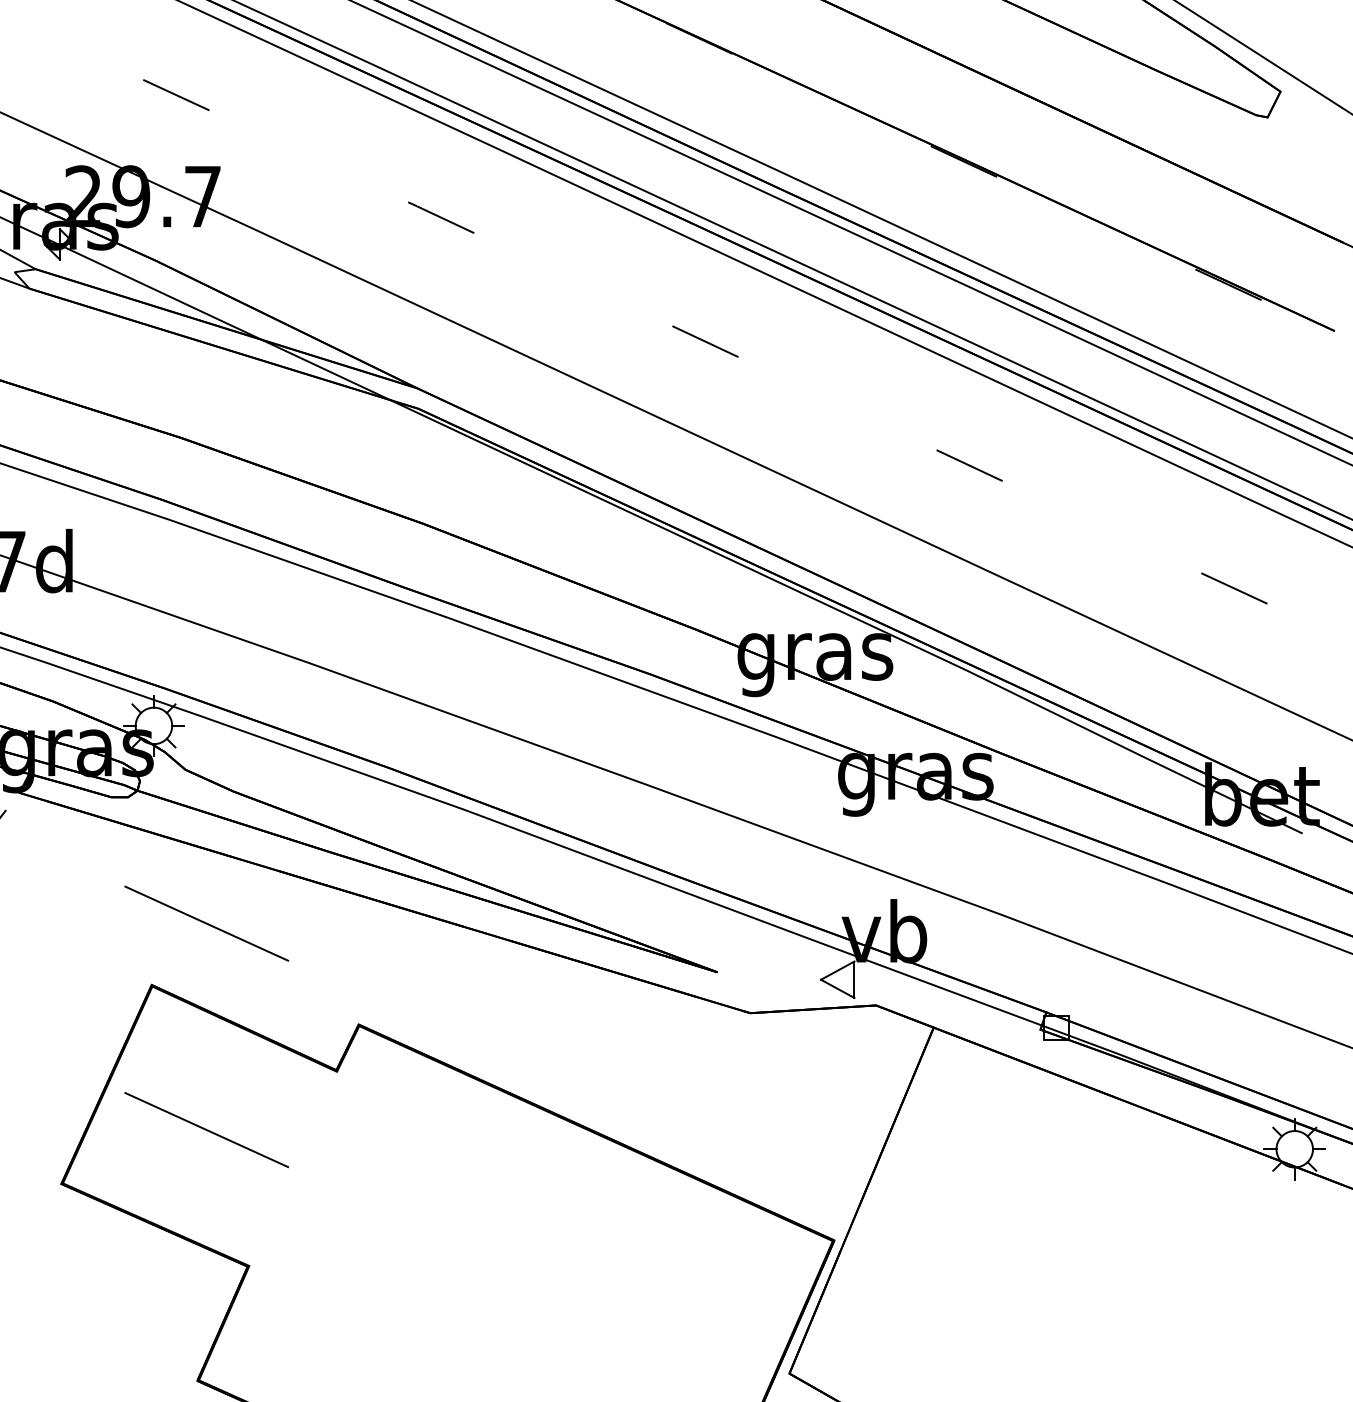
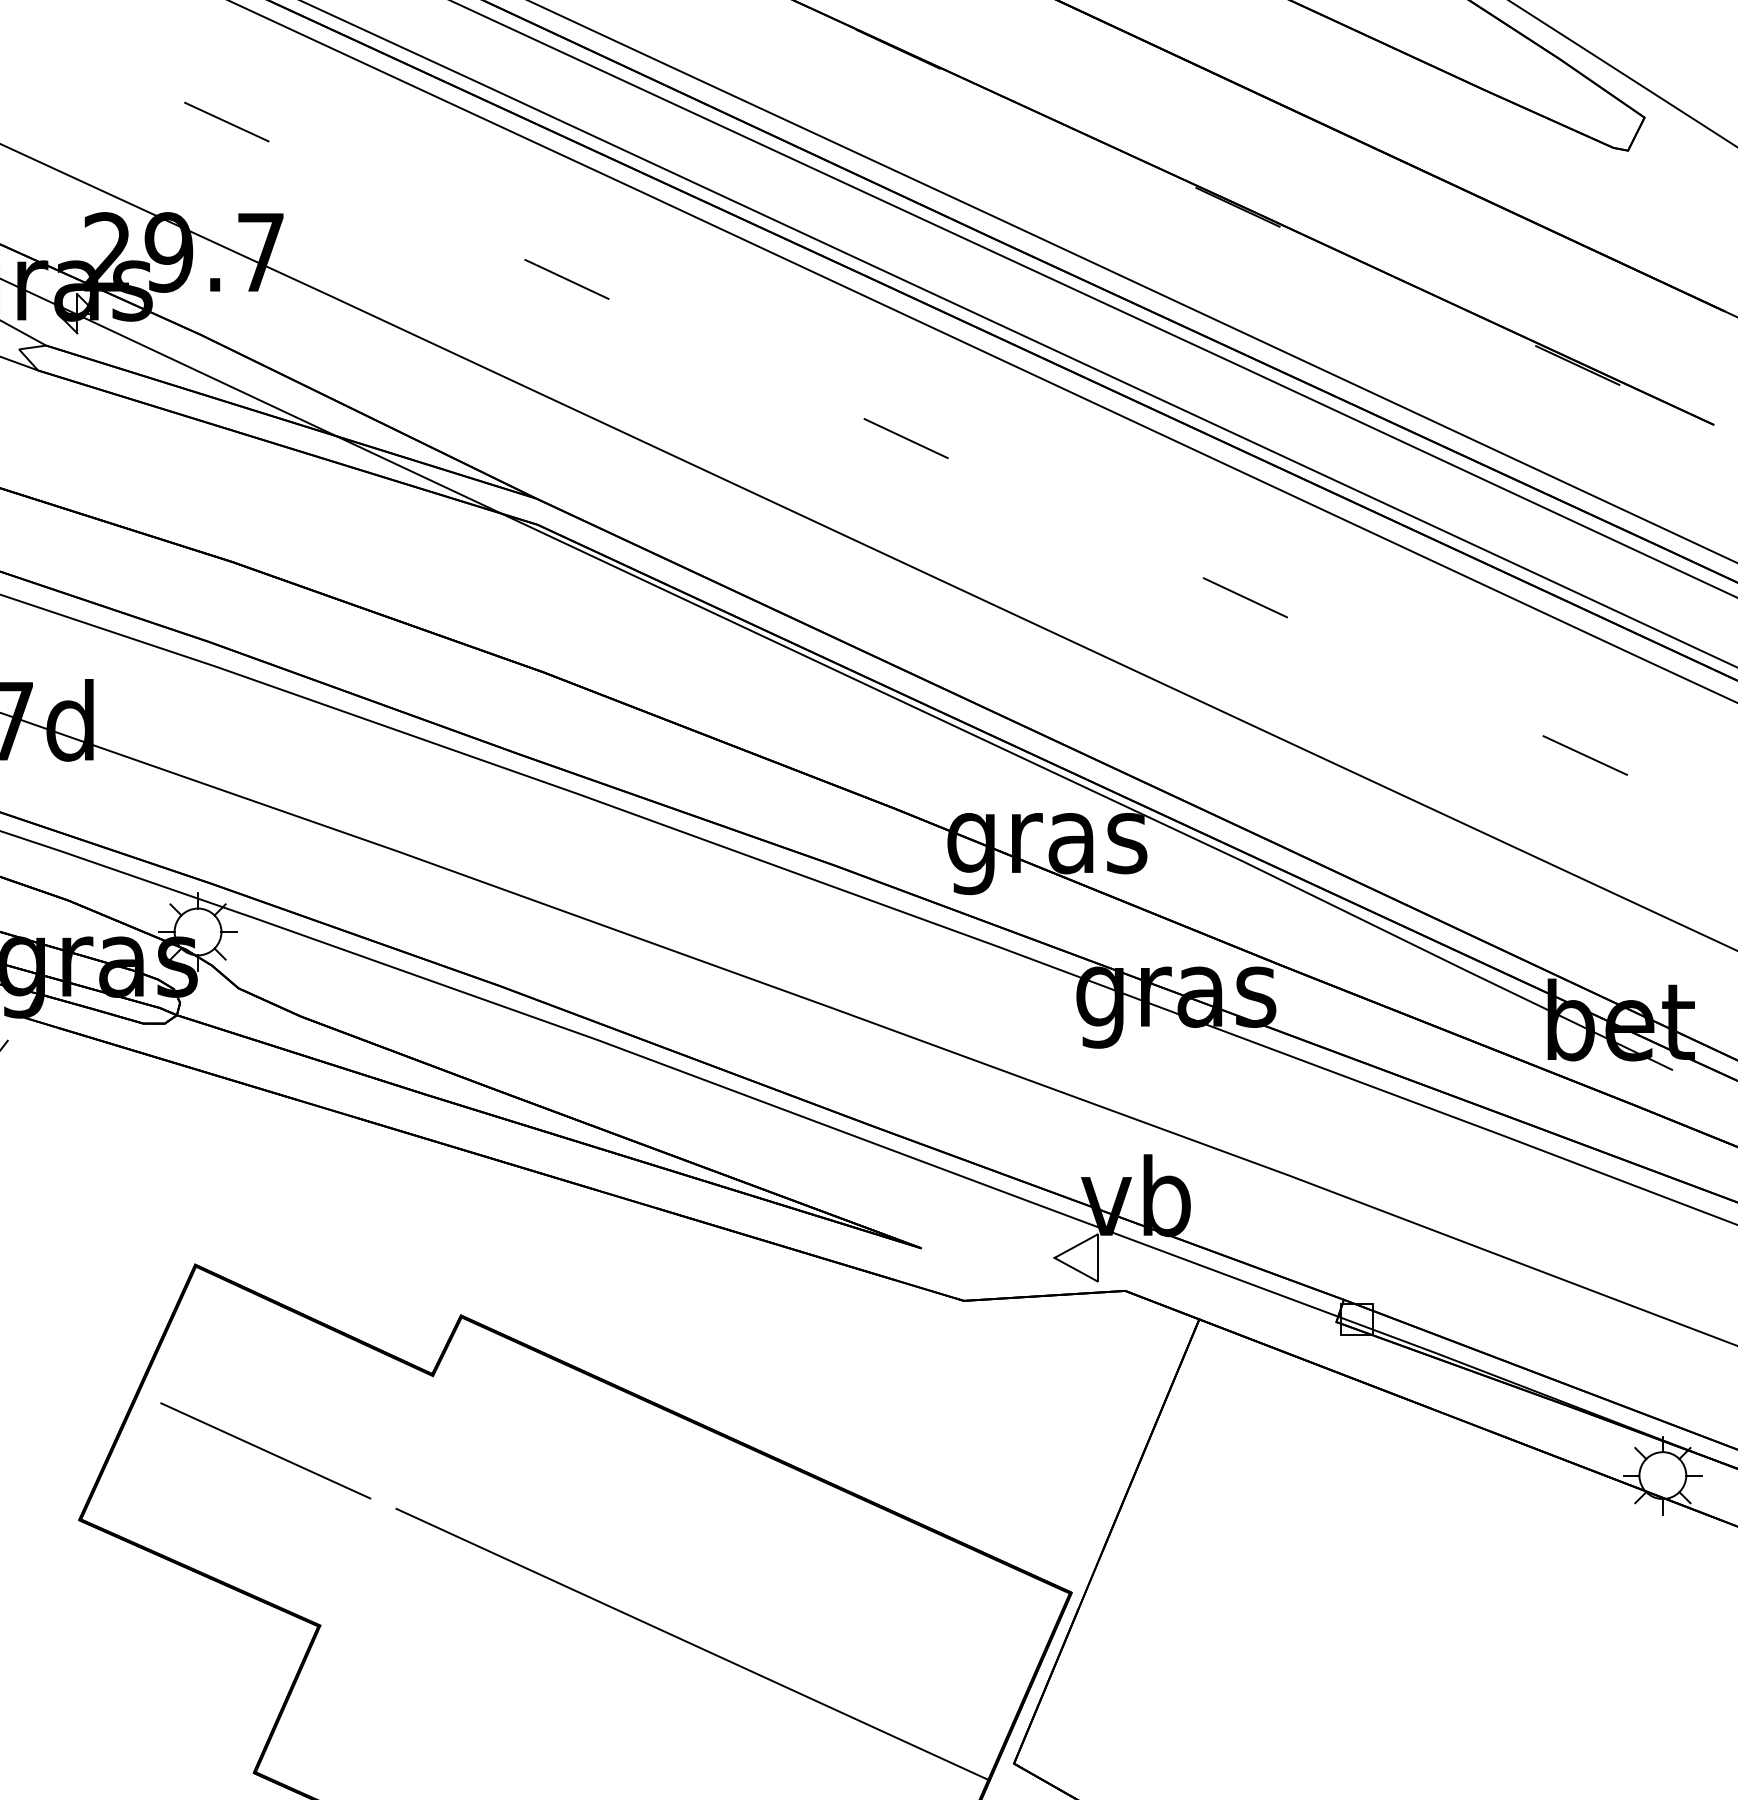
line: (206, 923) -> (265, 1185), removed
line: (539, 1280) -> (692, 1643), added

